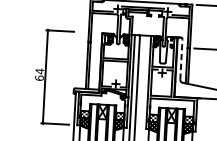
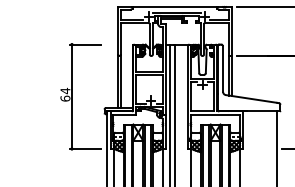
line: (181, 59) -> (223, 69), dashed -> solid

